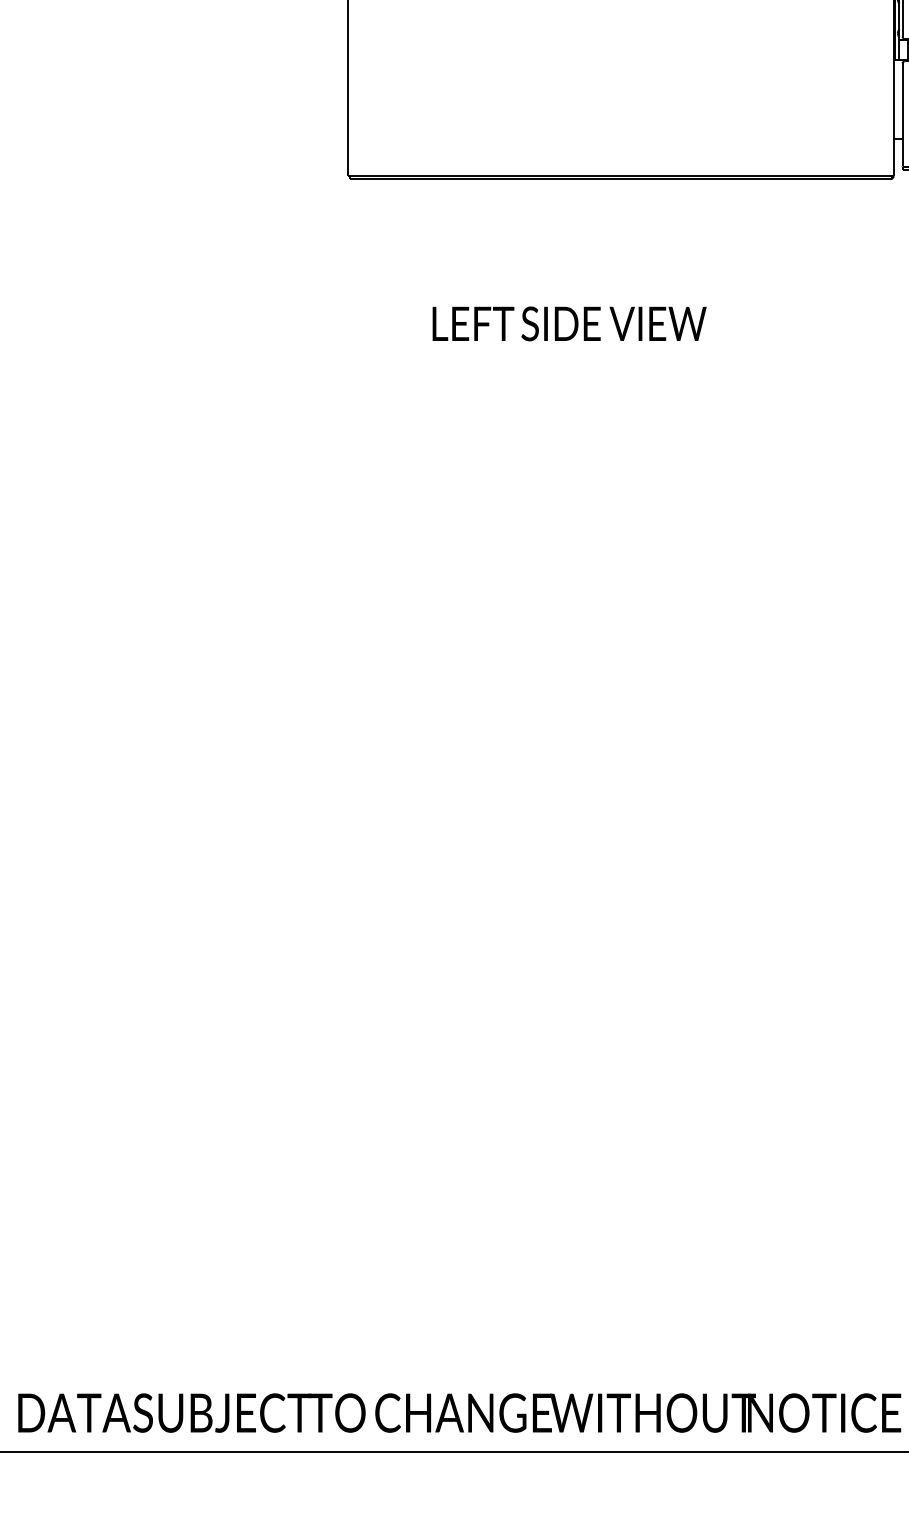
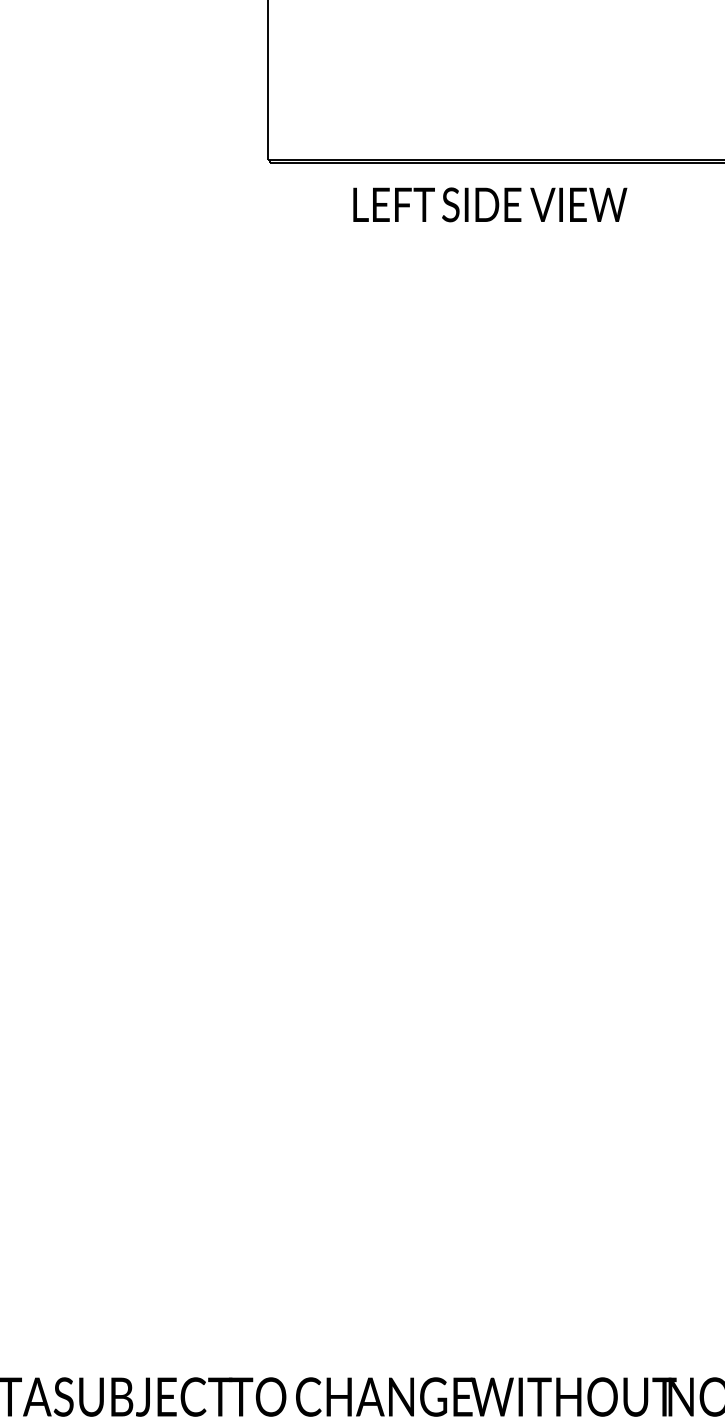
text: (569, 323) -> (490, 204), moved

